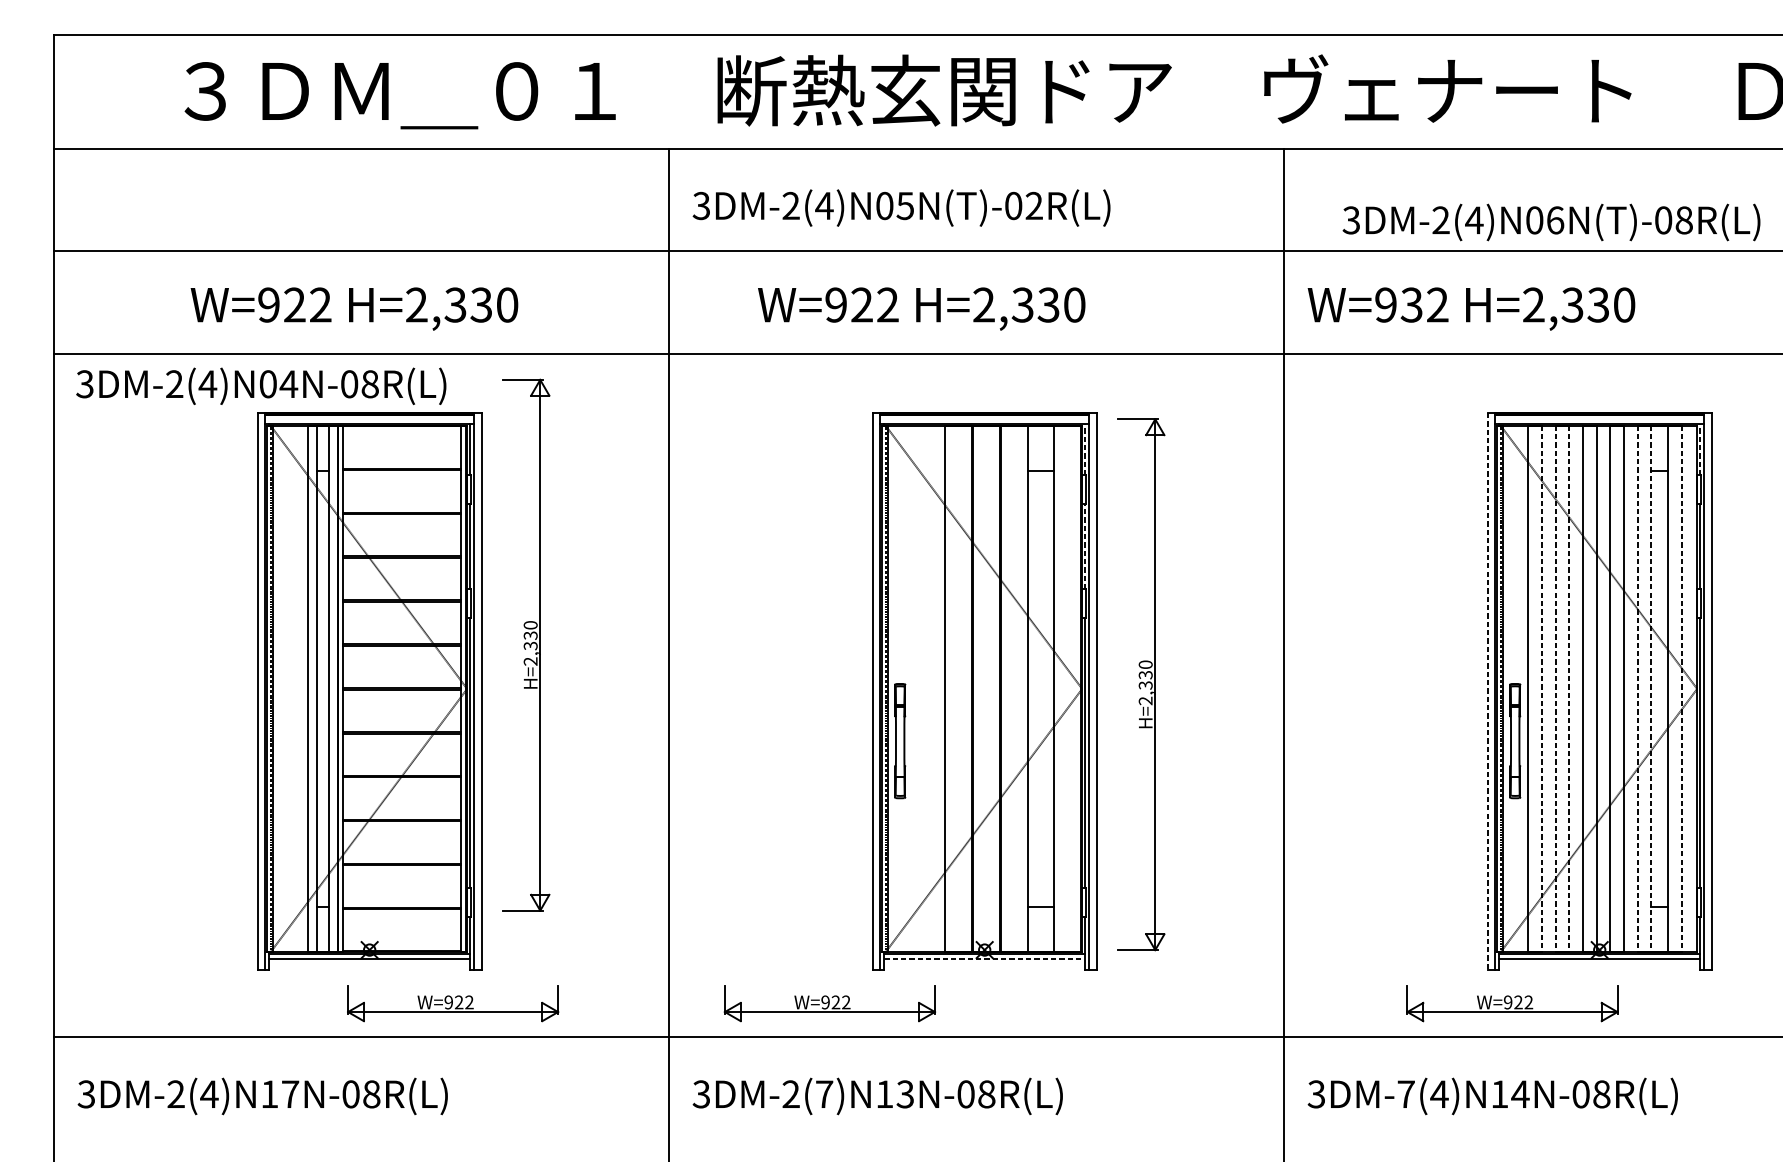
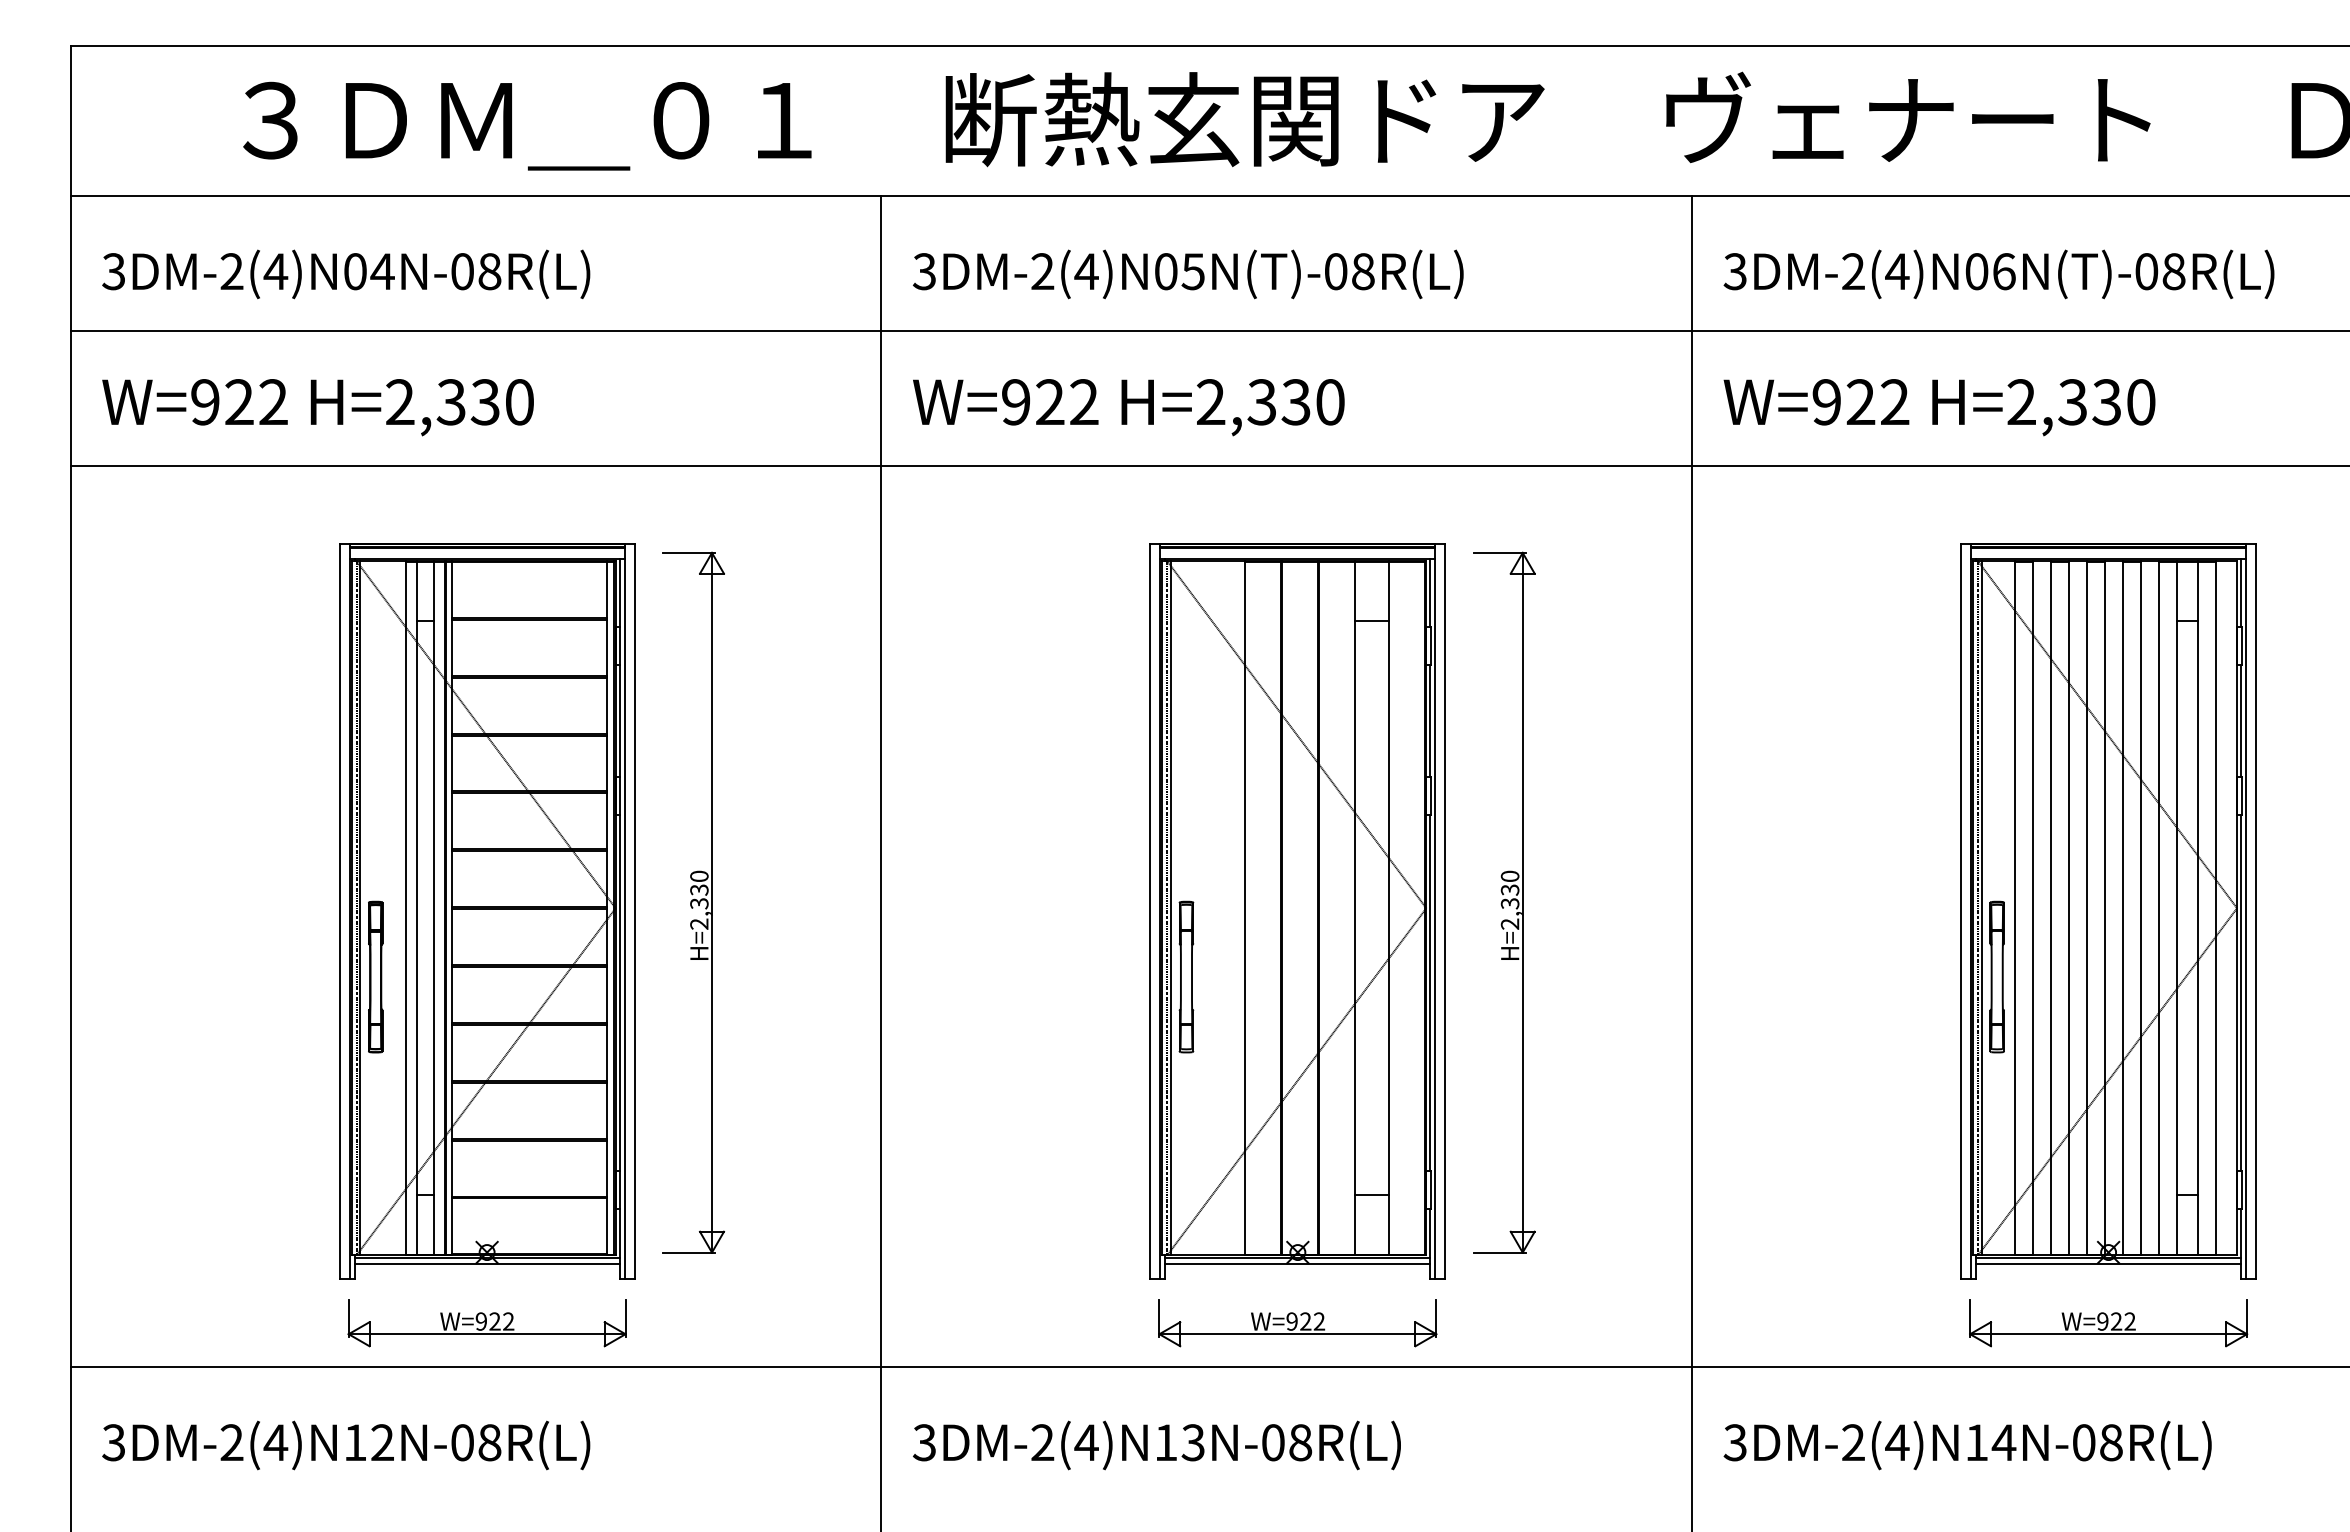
text: (1034, 205) -> (1363, 271), 3DM-2(4)N05N(T)-02R(L) -> 3DM-2(4)N05N(T)-08R(L)
text: (1551, 222) -> (1998, 274), moved
text: (1411, 305) -> (1860, 402), W=932 -> W=922
text: (354, 309) -> (317, 407), moved
text: (921, 309) -> (1128, 407), moved
text: (261, 386) -> (346, 274), moved
line: (1085, 449) -> (1430, 592), dashed -> solid
line: (1700, 449) -> (2241, 592), dashed -> solid
line: (1085, 546) -> (1430, 720), dashed -> solid
part: (526, 645) -> (693, 902), moved
line: (1541, 689) -> (2032, 908), dashed -> solid
line: (1555, 689) -> (2050, 908), dashed -> solid
line: (1569, 689) -> (2068, 908), dashed -> solid
line: (1637, 689) -> (2158, 908), dashed -> solid
line: (1651, 689) -> (2176, 908), dashed -> solid
line: (1681, 689) -> (2216, 908), dashed -> solid
line: (1488, 692) -> (1961, 912), dashed -> solid
part: (284, 740) -> (375, 976), added
line: (985, 958) -> (1298, 1263), dashed -> solid
part: (452, 1003) -> (486, 1323), moved
part: (829, 1003) -> (1297, 1323), moved
part: (1512, 1003) -> (2108, 1323), moved
text: (290, 1094) -> (382, 1442), 3DM-2(4)N17N-08R(L) -> 3DM-2(4)N12N-08R(L)
text: (824, 1094) -> (1086, 1442), 3DM-2(7)N13N-08R(L) -> 3DM-2(4)N13N-08R(L)
text: (1406, 1094) -> (1853, 1442), 3DM-7(4)N14N-08R(L) -> 3DM-2(4)N14N-08R(L)

